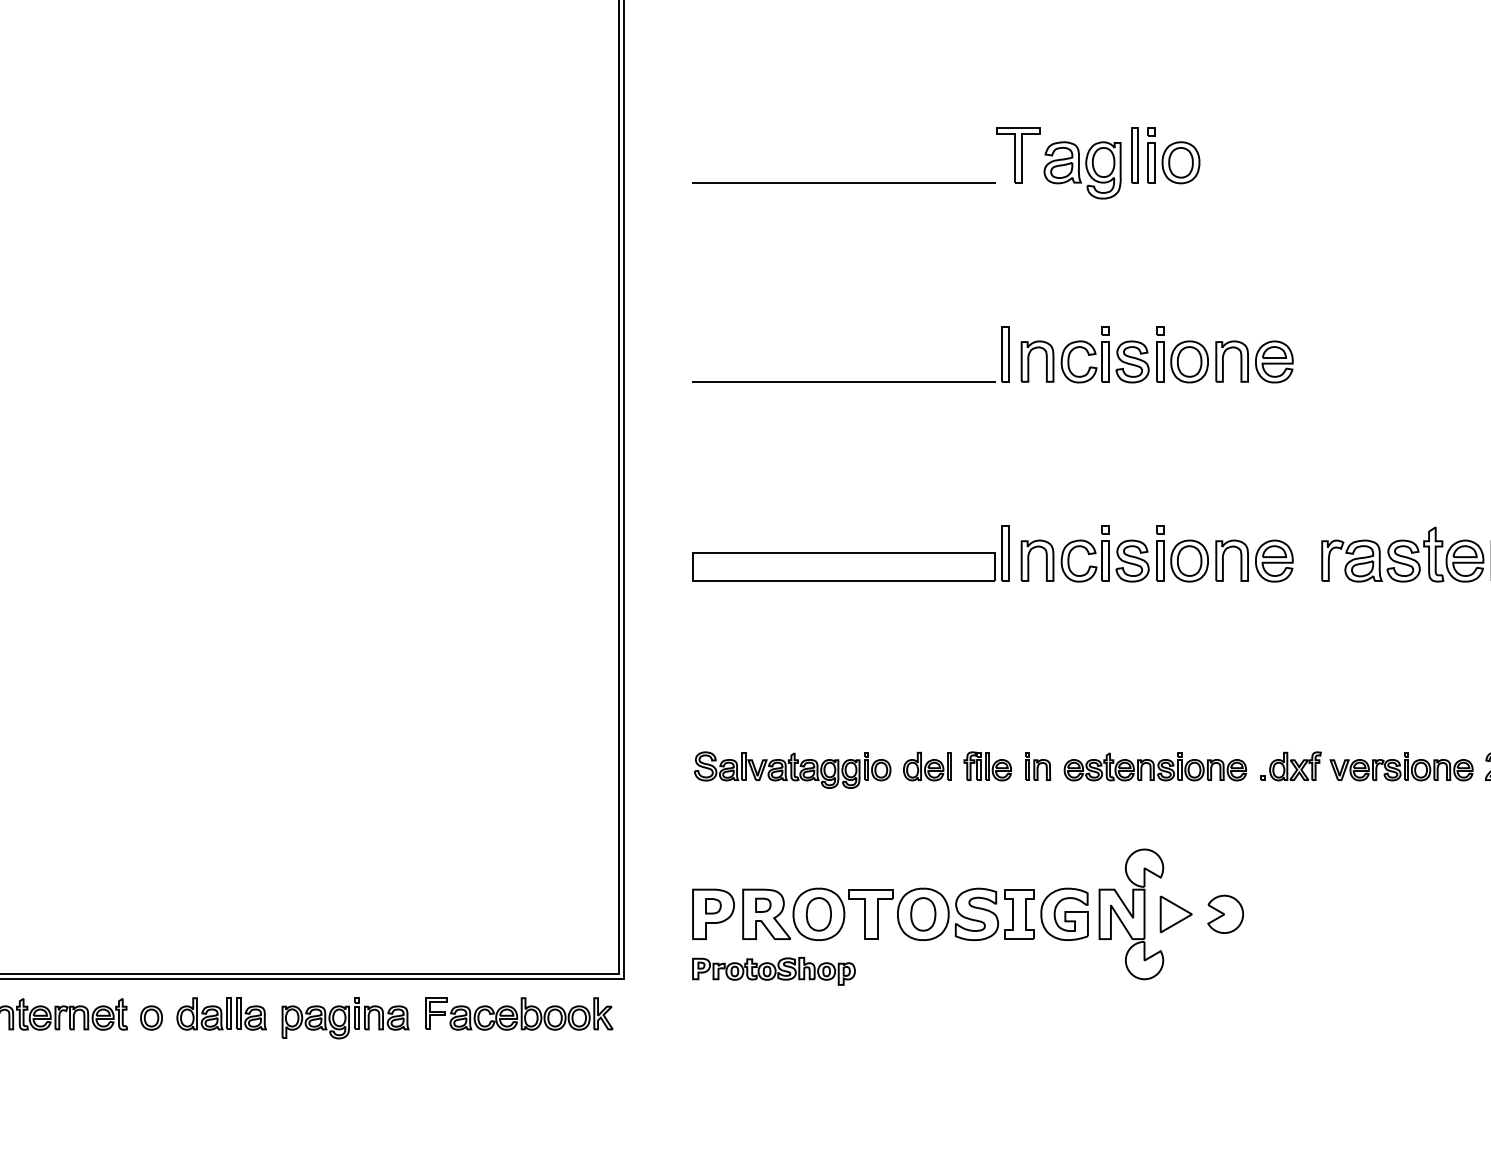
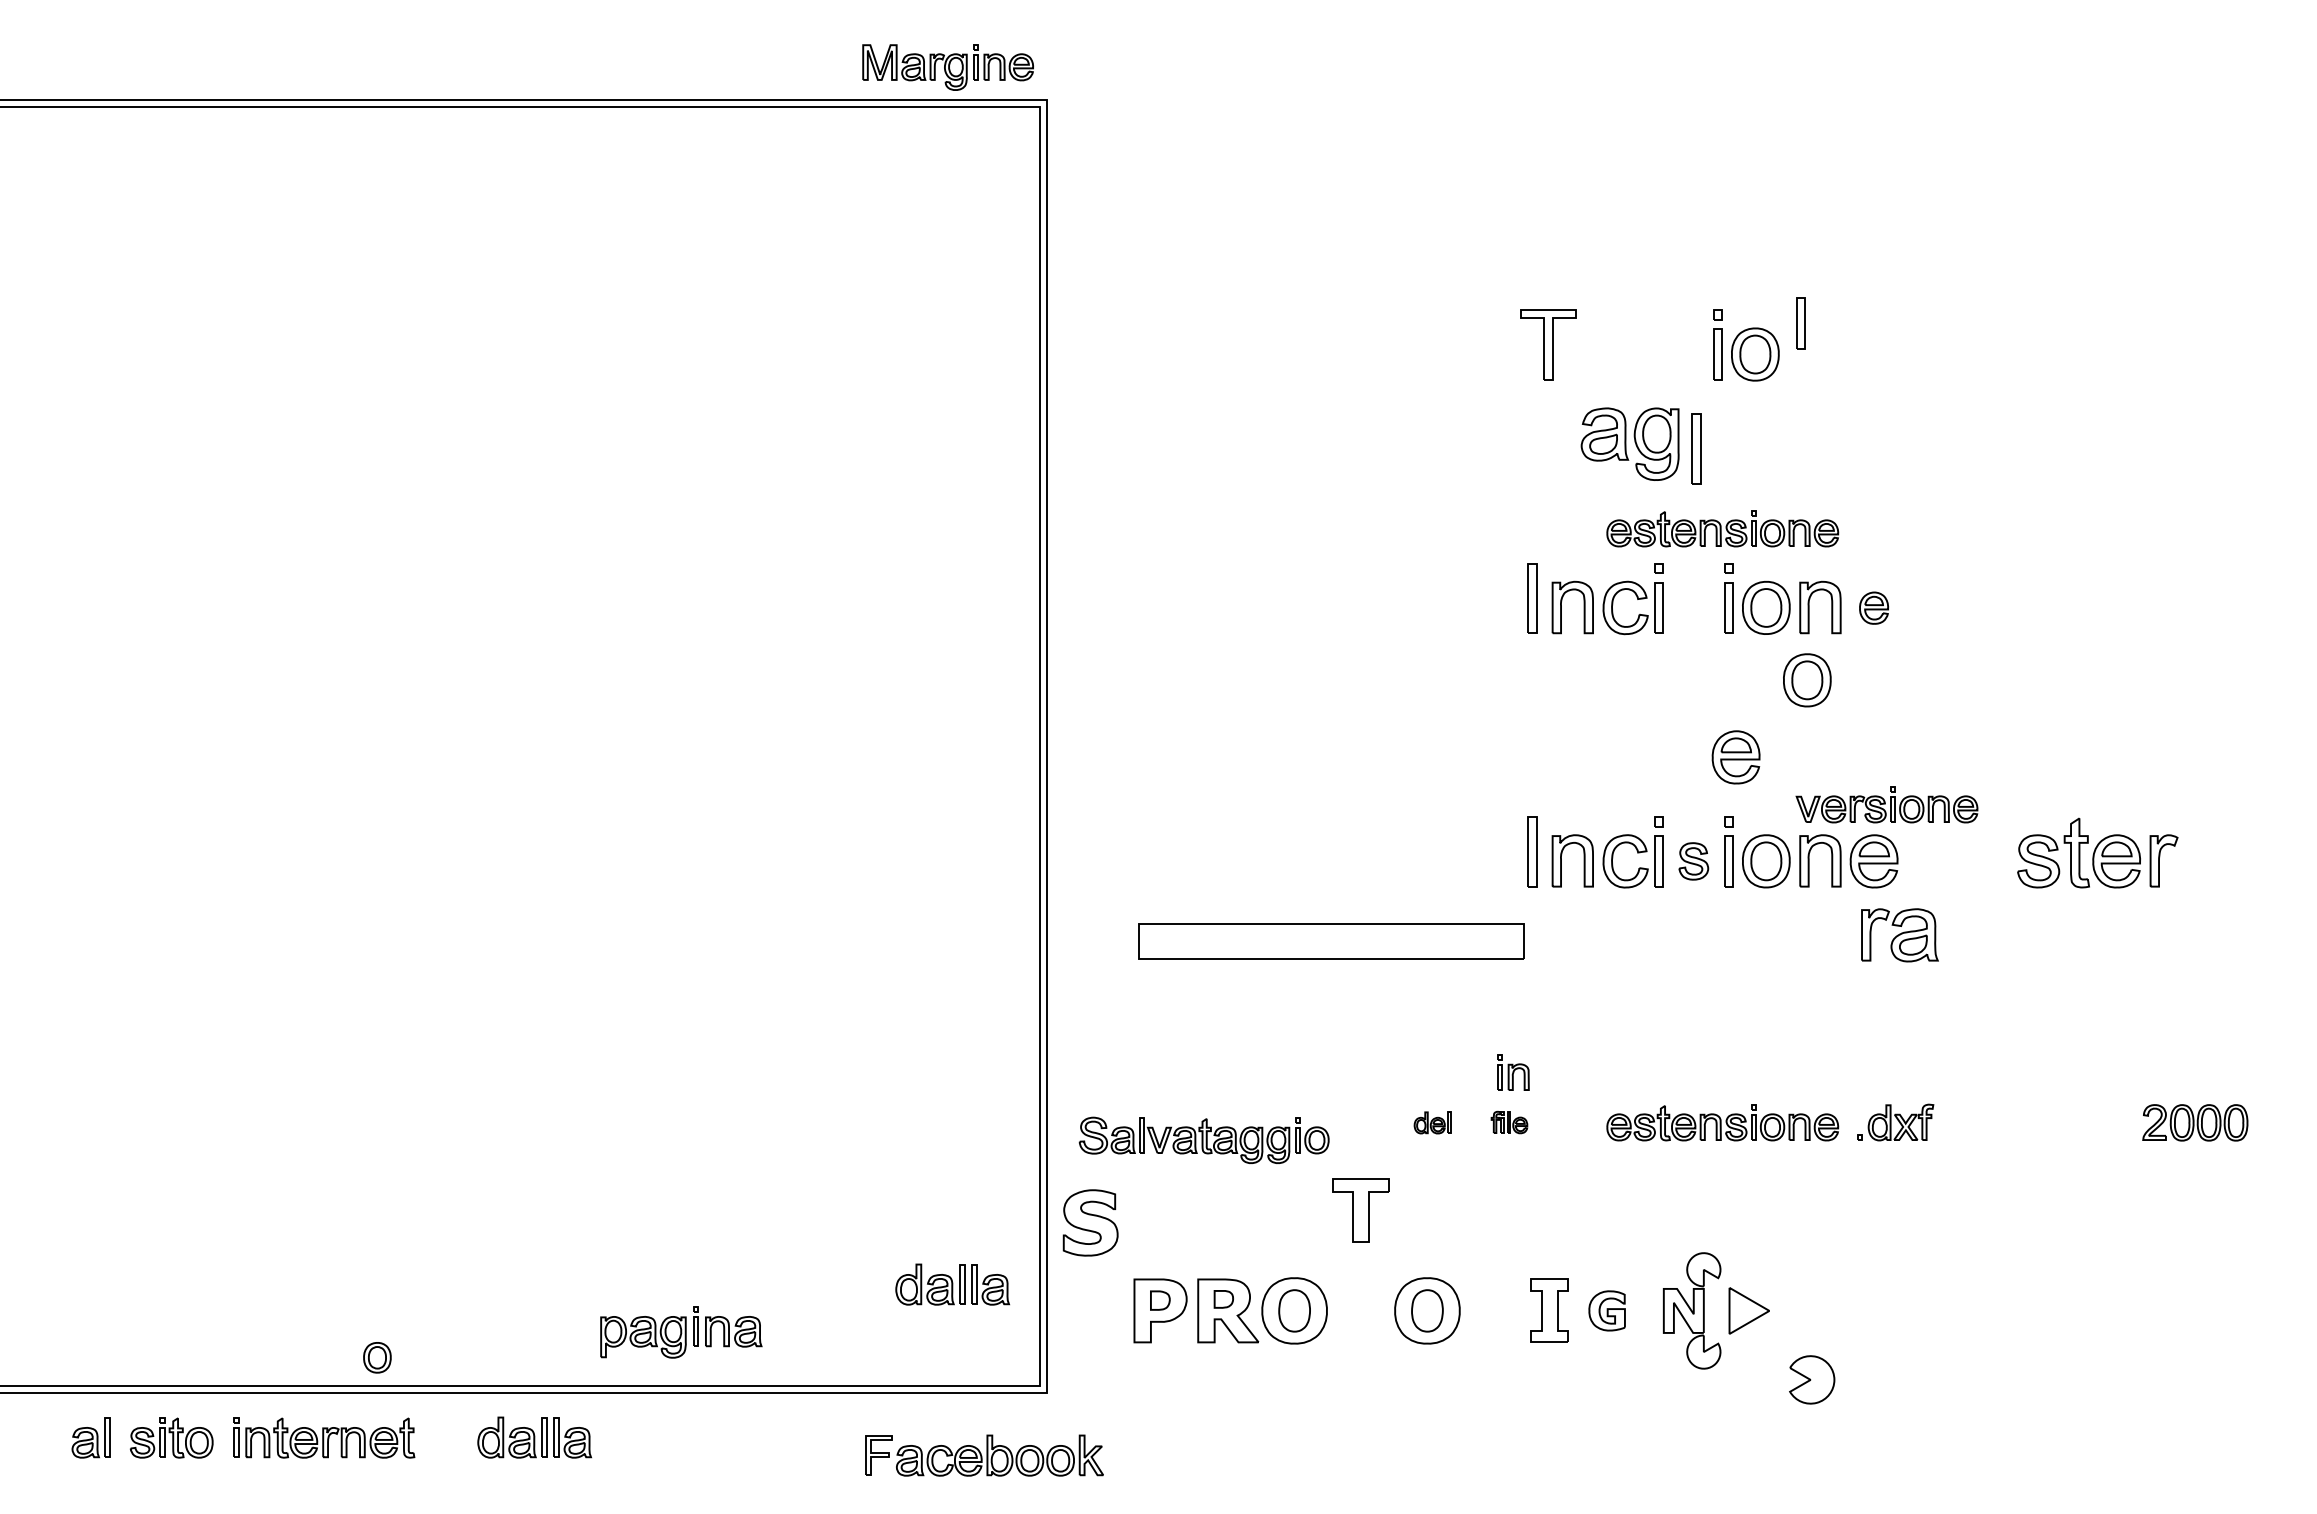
part: (1216, 138) -> (1800, 323), added
part: (1134, 154) -> (1696, 448), moved
part: (1082, 169) -> (1629, 443), moved
line: (843, 182) -> (1326, 379), removed
part: (1155, 299) -> (1722, 528), added
part: (1132, 361) -> (1693, 607), removed
part: (1273, 362) -> (1873, 608), size x0.6
line: (843, 382) -> (1326, 633), removed
part: (1221, 418) -> (1807, 680), added
part: (1165, 479) -> (1735, 757), added
part: (1132, 561) -> (1693, 861), size x0.7
part: (1351, 561) -> (1899, 935), moved
part: (843, 567) -> (1331, 941), moved
part: (927, 766) -> (1432, 1122), size x0.6
part: (987, 766) -> (1509, 1122), size x0.6
part: (1038, 766) -> (1513, 1072), moved
part: (1401, 766) -> (1886, 804), moved
part: (792, 769) -> (1203, 1139), moved
part: (550, 893) -> (952, 1284), added
part: (870, 914) -> (1360, 1210), moved
part: (976, 914) -> (1090, 1222), moved
part: (1064, 914) -> (1606, 1310), size x0.6
part: (1130, 914) -> (1691, 1310), size x0.7
part: (1225, 914) -> (1812, 1379), moved
part: (774, 971) -> (1237, 1383), removed
part: (519, 1013) -> (984, 1455), moved
part: (151, 1017) -> (377, 1357), moved
part: (345, 1018) -> (681, 1332), moved

